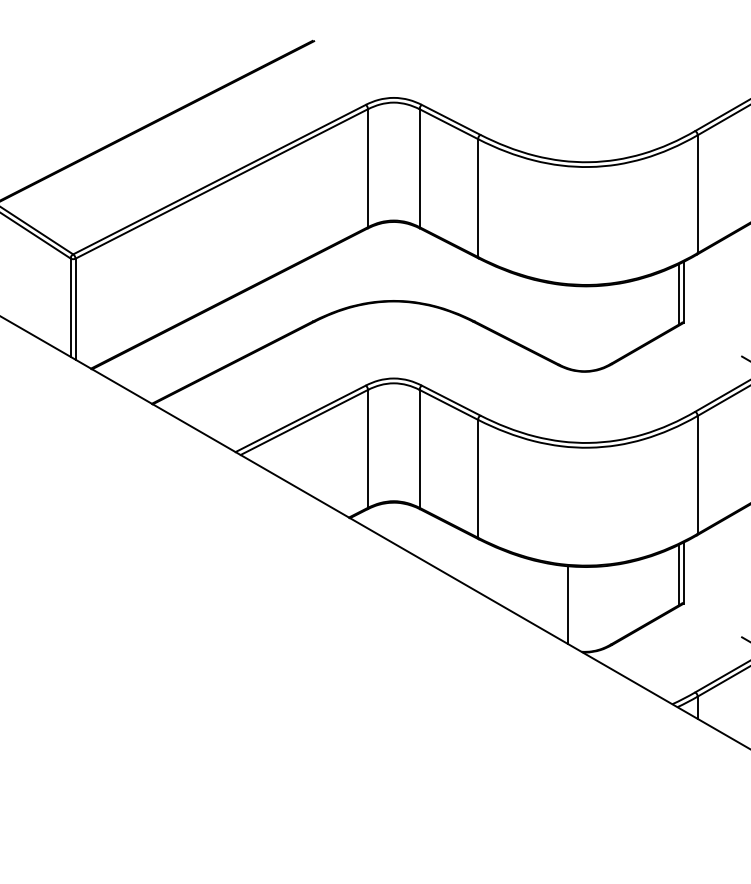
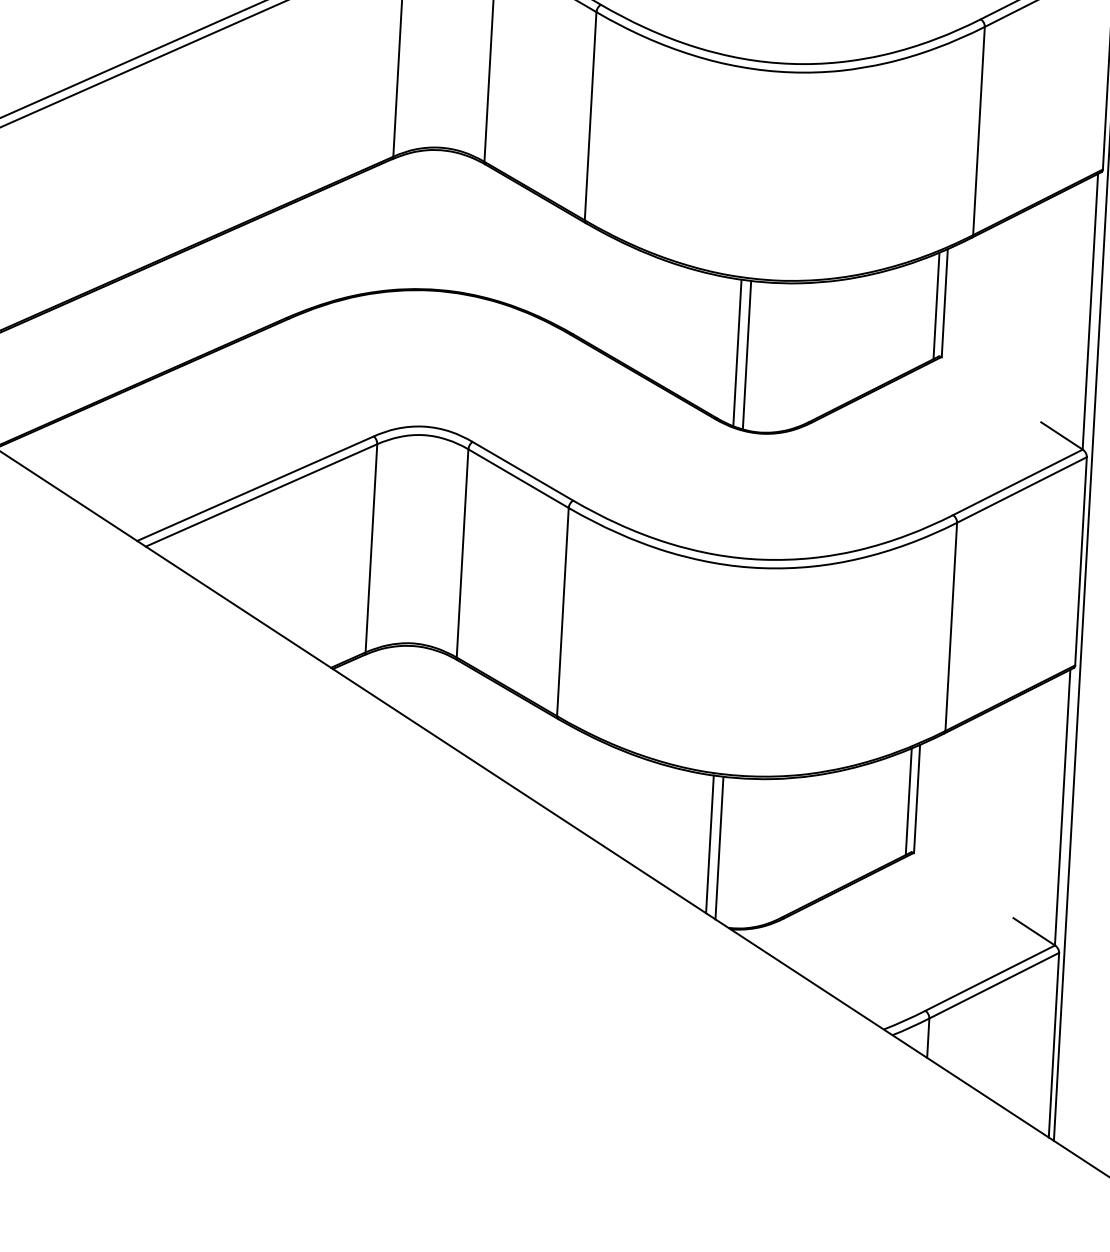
line: (568, 326) -> (737, 352), added
line: (573, 328) -> (746, 356), added
line: (573, 606) -> (718, 847), added

